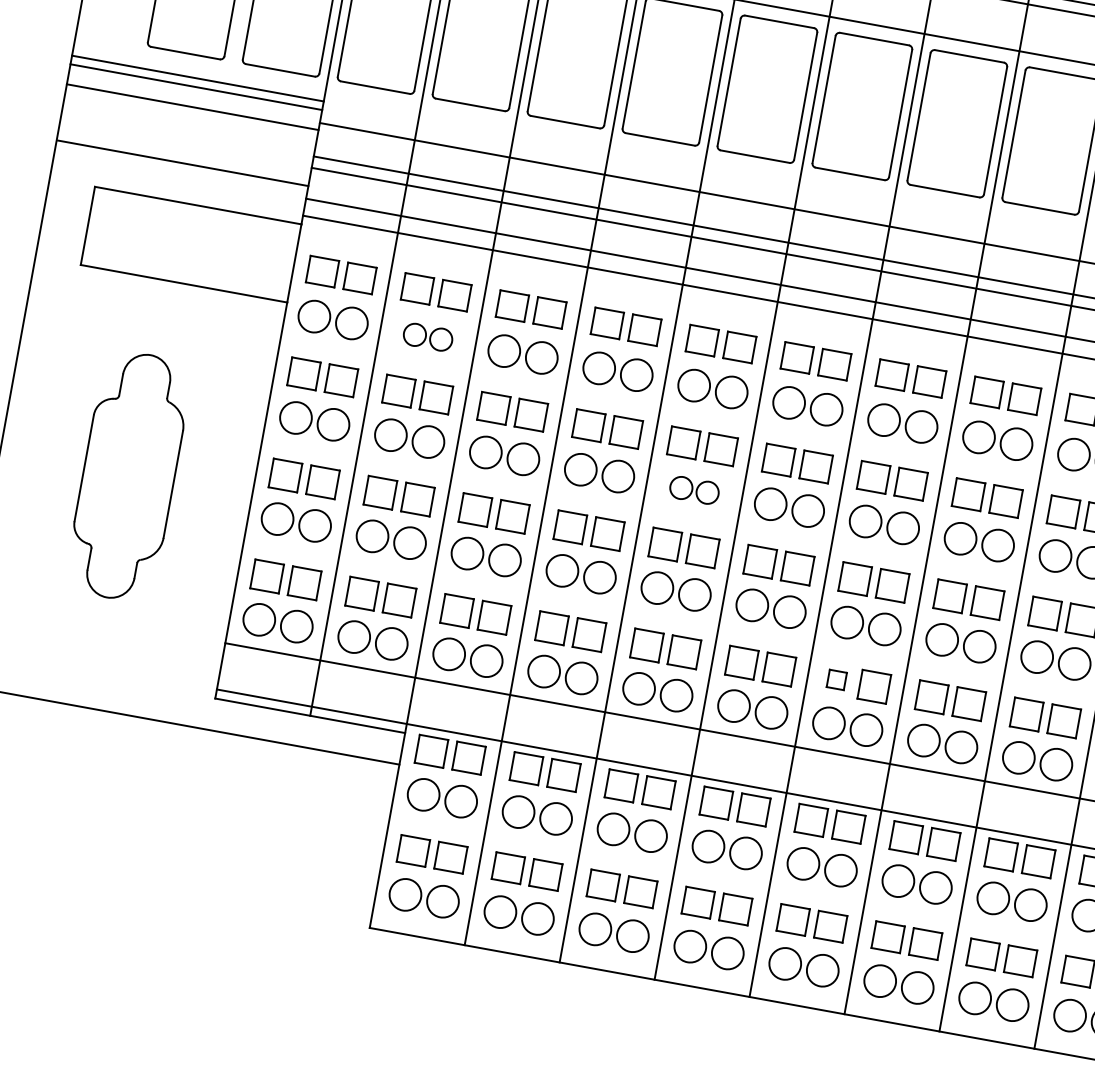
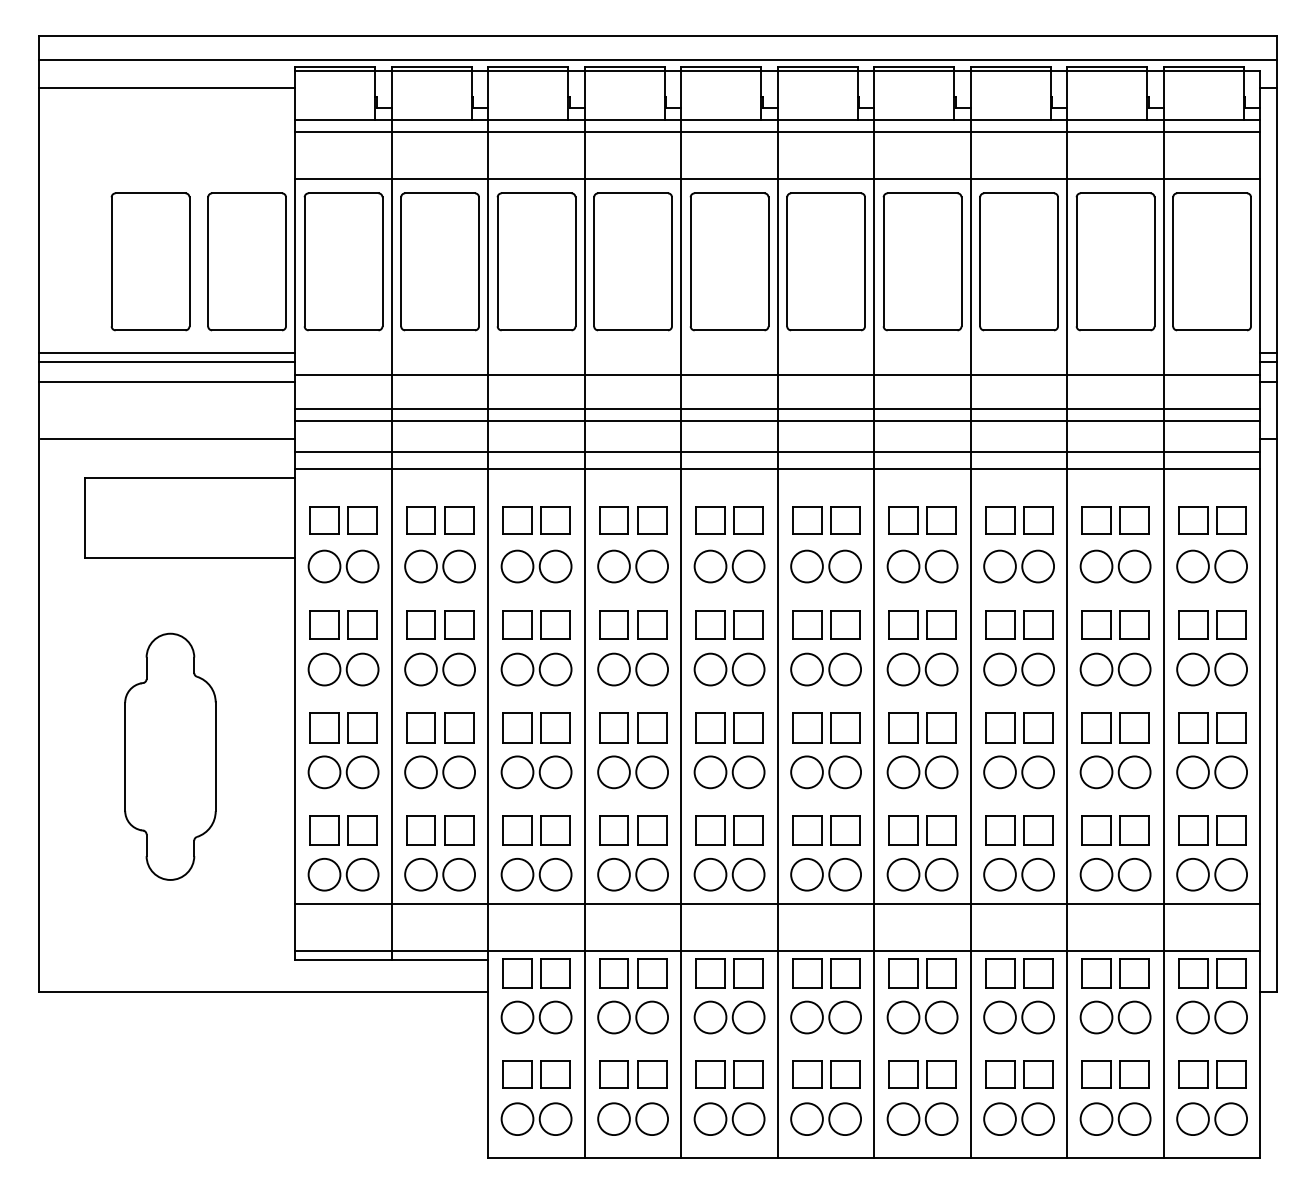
part: (427, 337) -> (439, 566), size x1.43
part: (694, 490) -> (729, 669), size x1.43
part: (836, 679) -> (903, 830), size x1.67

